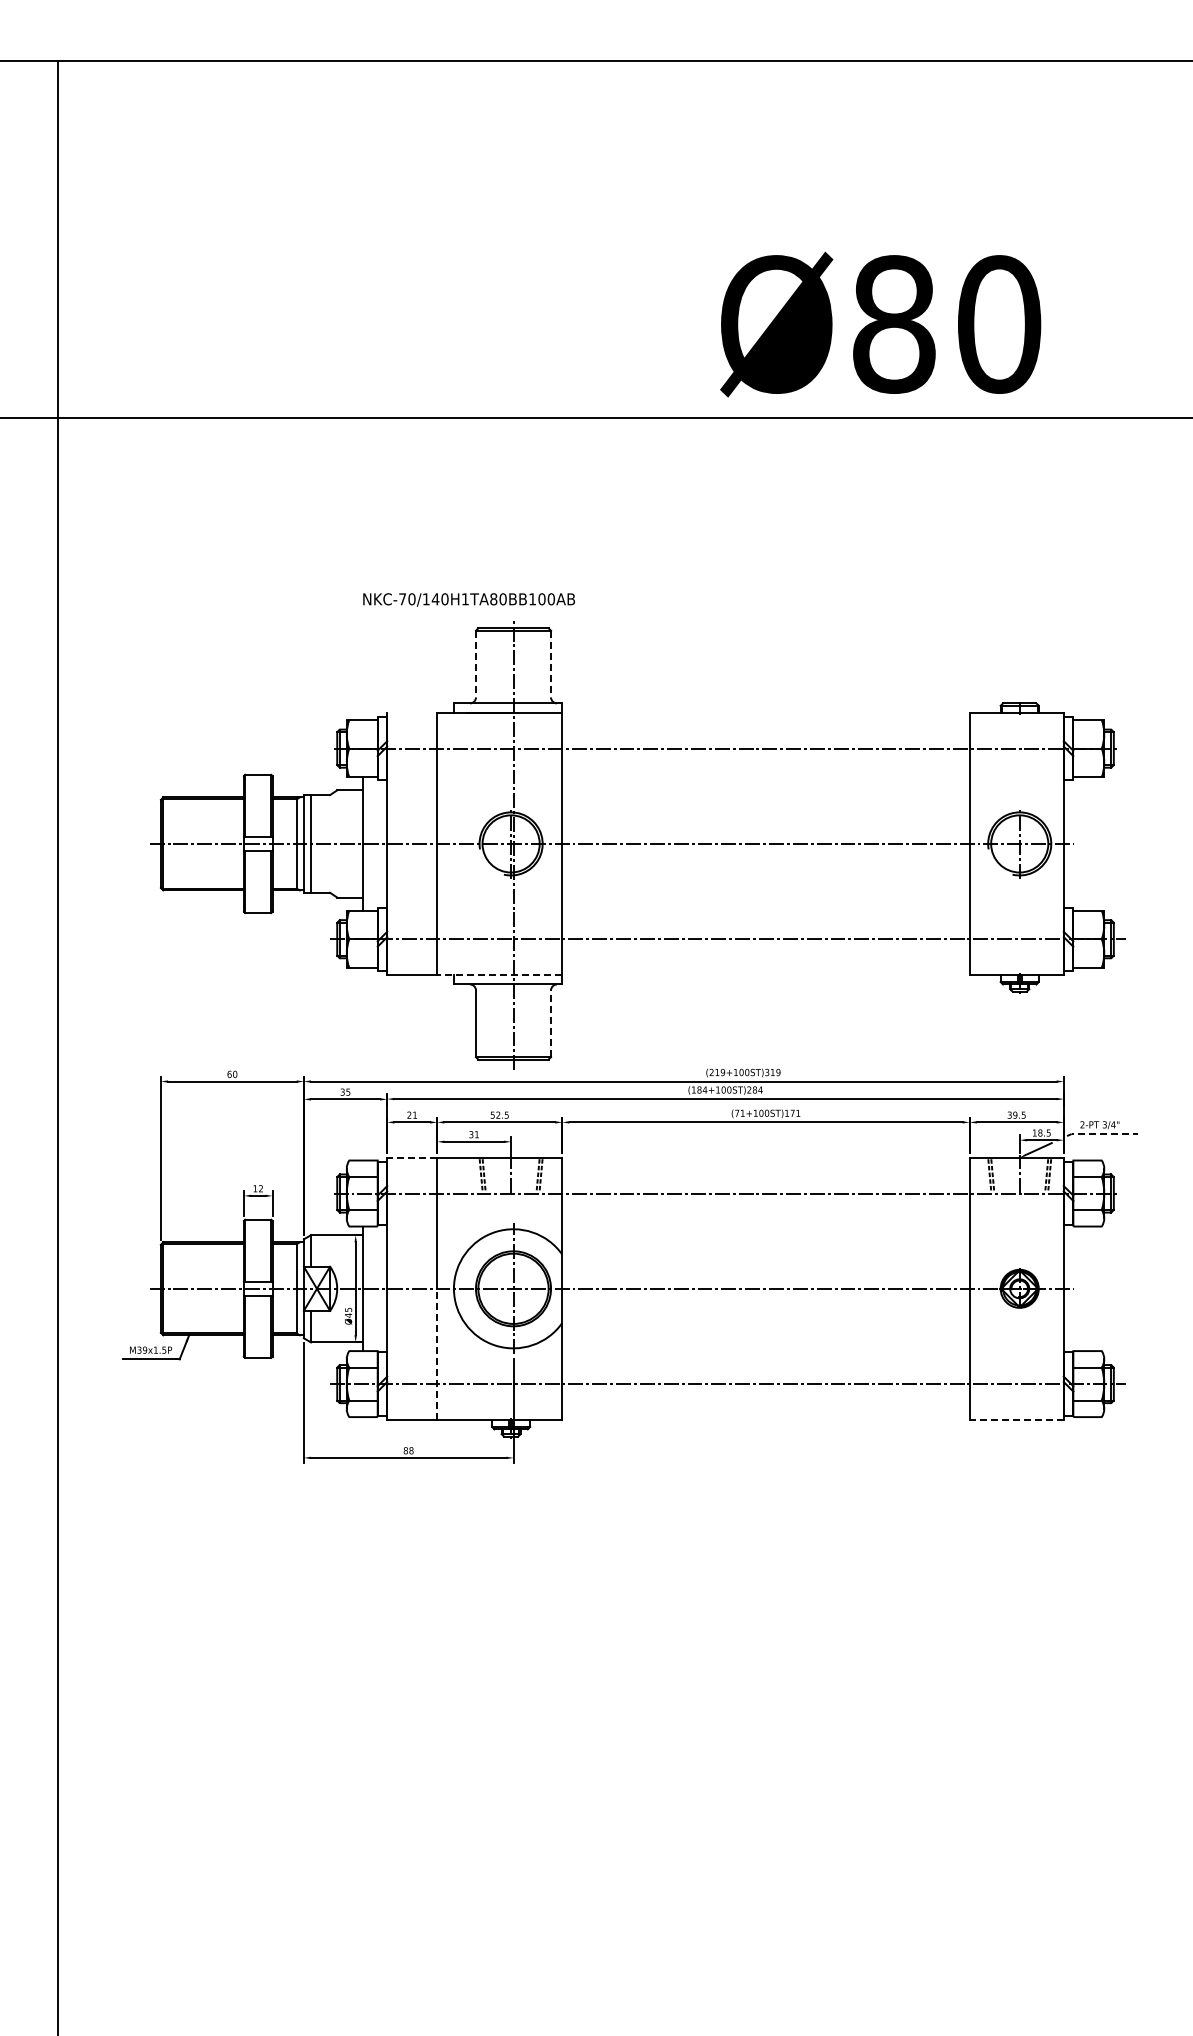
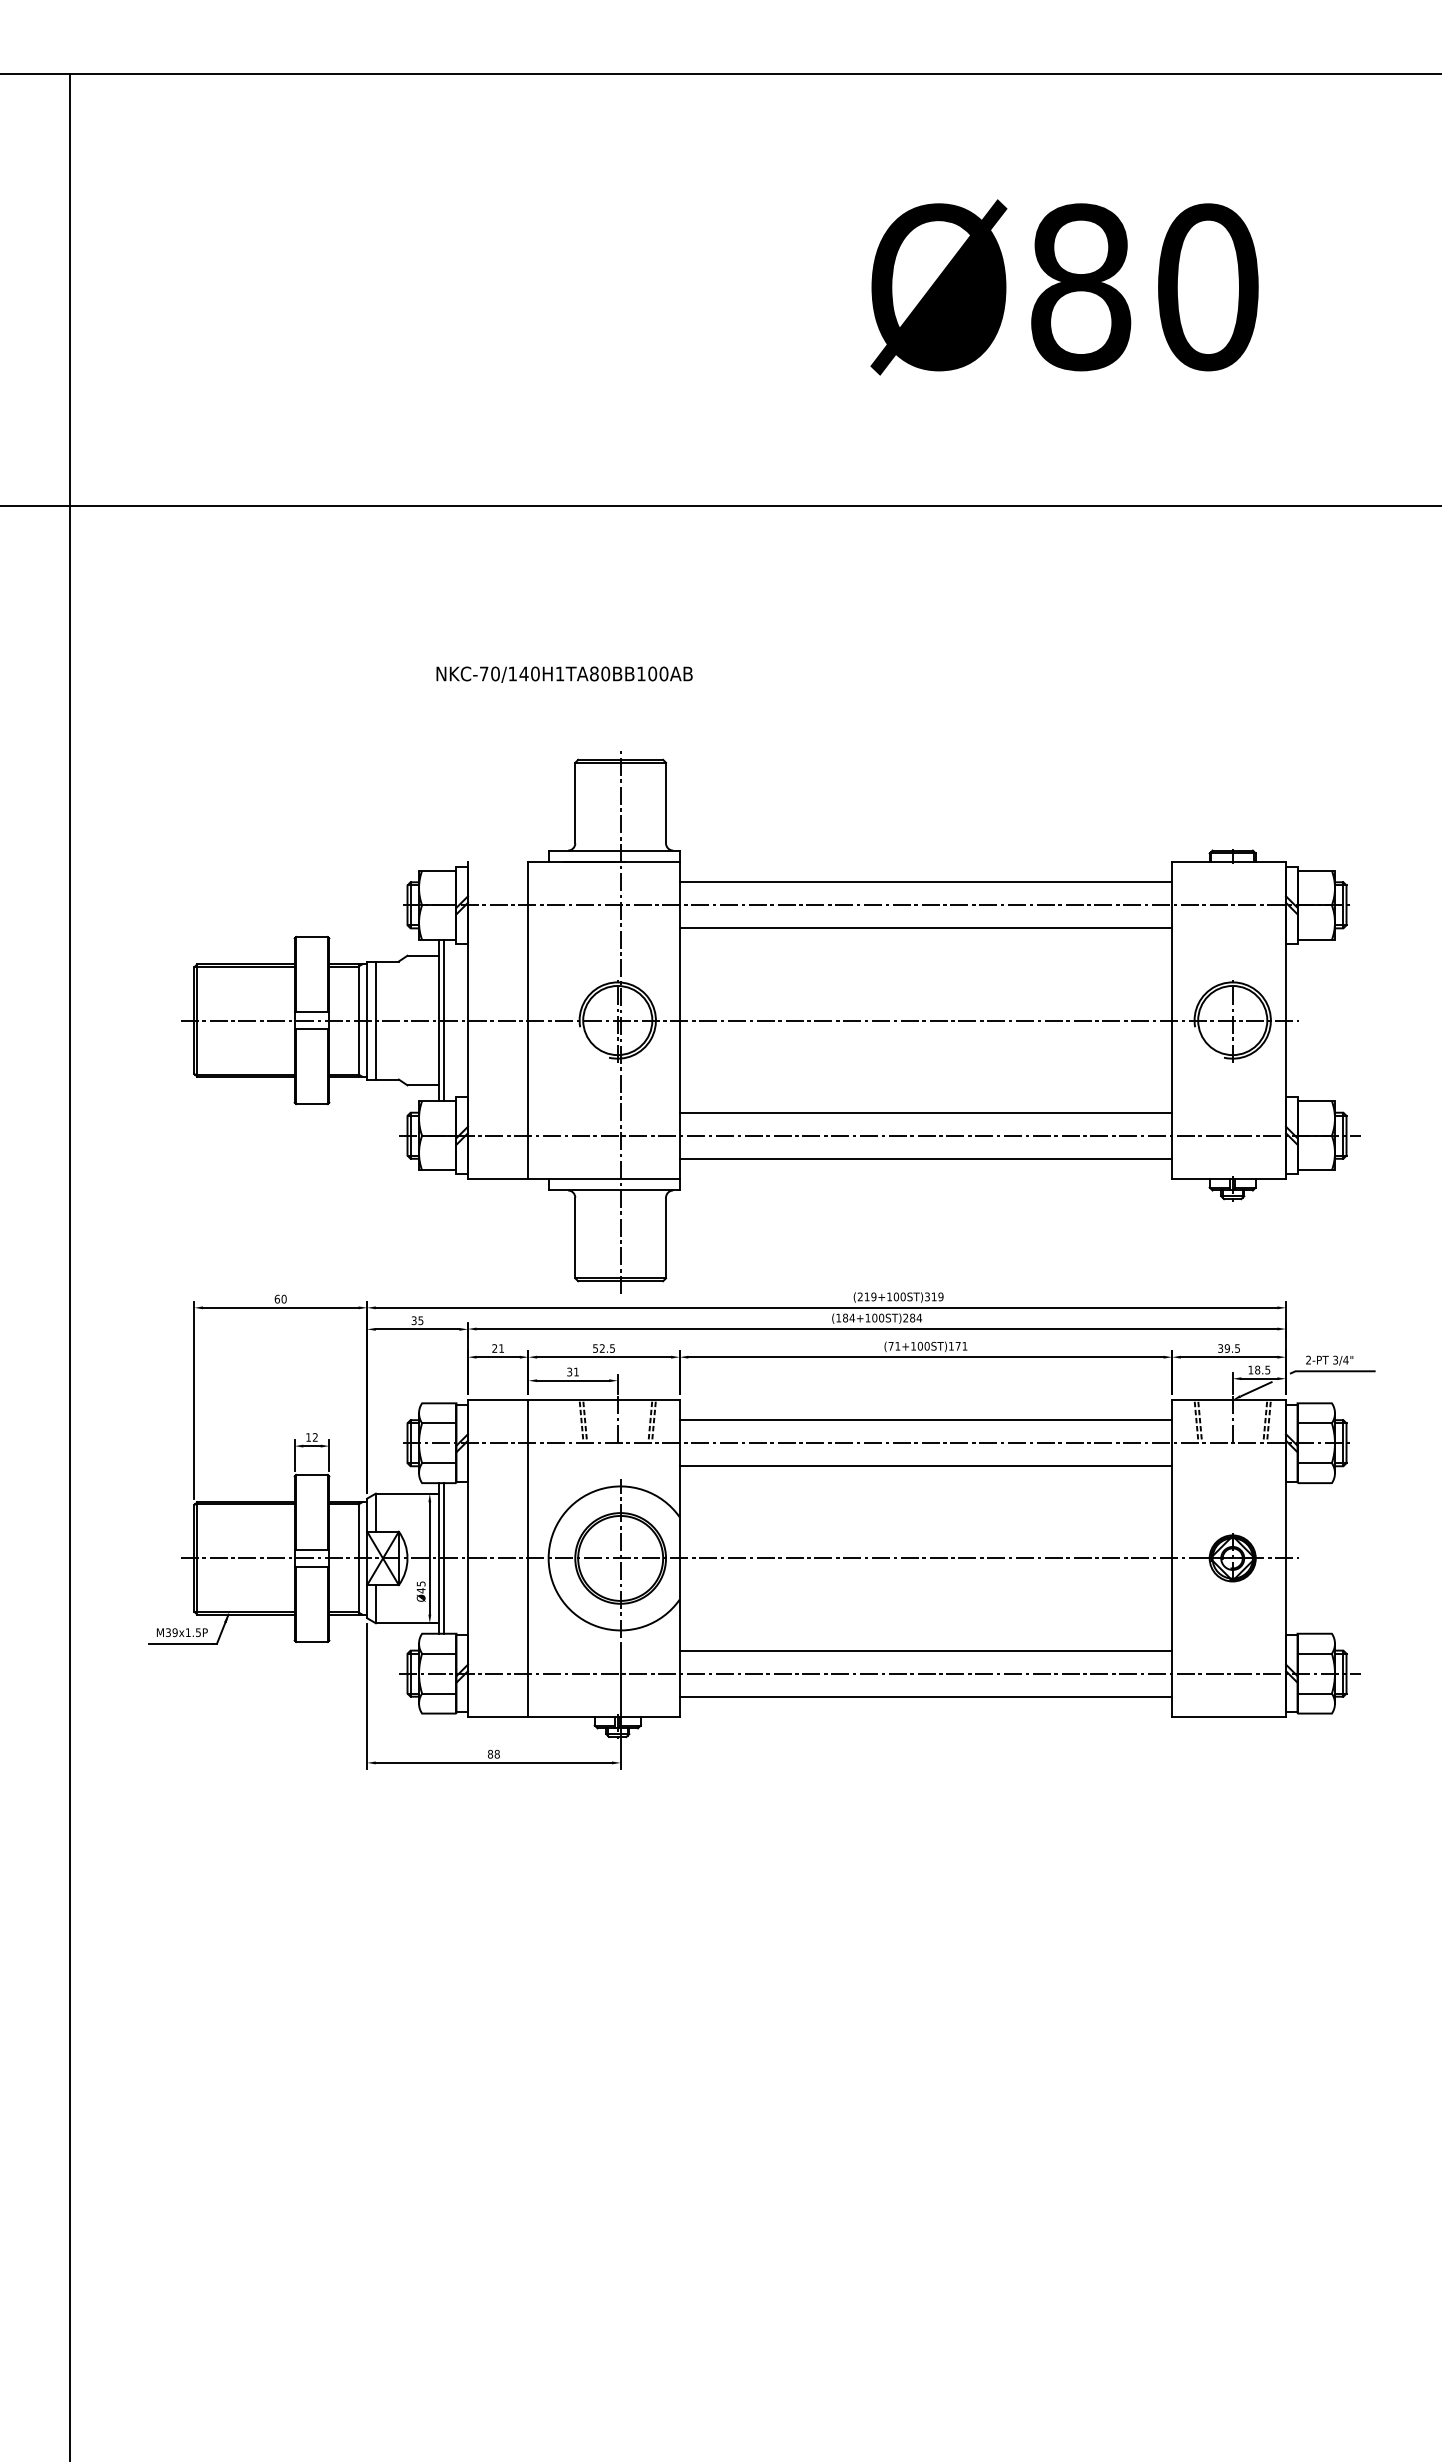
text: (880, 324) -> (1064, 287), moved
text: (468, 599) -> (563, 674), moved
line: (475, 664) -> (574, 803), dashed -> solid
line: (551, 664) -> (666, 803), dashed -> solid
line: (765, 729) -> (925, 882), added
line: (765, 767) -> (925, 928), added
line: (367, 843) -> (444, 1020), added
line: (765, 920) -> (925, 1113), added
line: (765, 958) -> (925, 1159), added
line: (499, 974) -> (603, 1178), dashed -> solid
line: (551, 1023) -> (666, 1237), dashed -> solid
line: (1101, 1134) -> (1331, 1371), dashed -> solid
line: (411, 1157) -> (497, 1399), dashed -> solid
line: (765, 1174) -> (925, 1420), added
line: (765, 1212) -> (925, 1466), added
line: (367, 1288) -> (444, 1558), added
line: (437, 1354) -> (528, 1637), dashed -> solid
line: (765, 1365) -> (925, 1651), added
line: (765, 1403) -> (925, 1697), added
line: (1016, 1419) -> (1228, 1716), dashed -> solid

